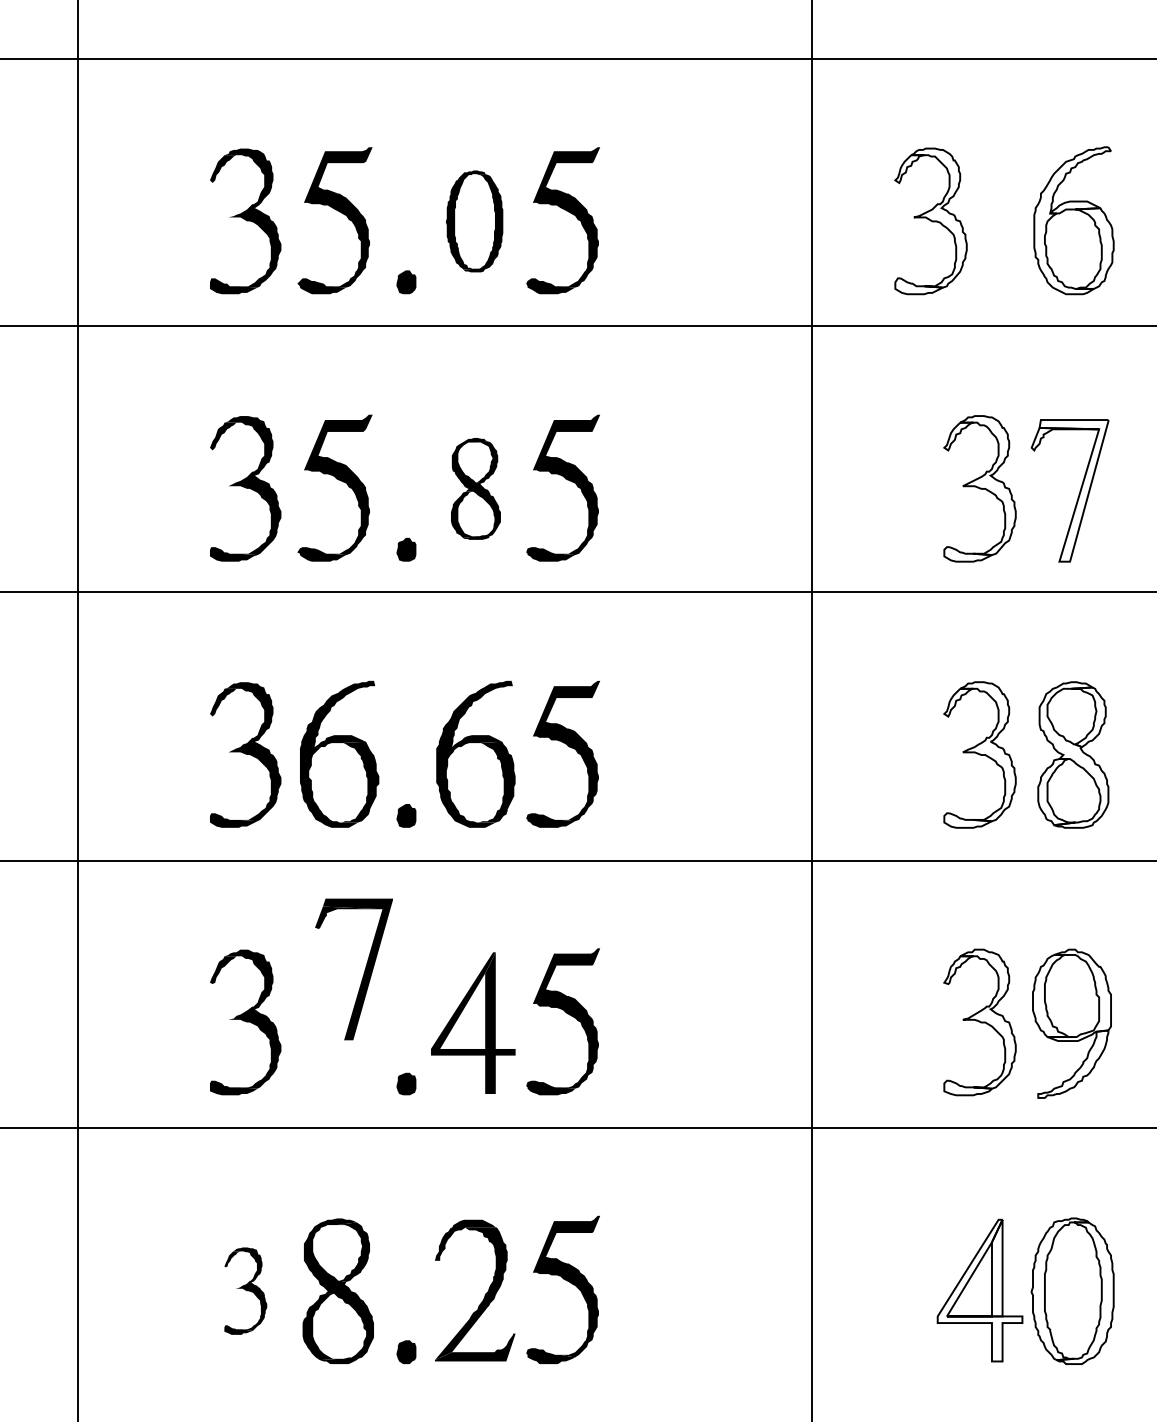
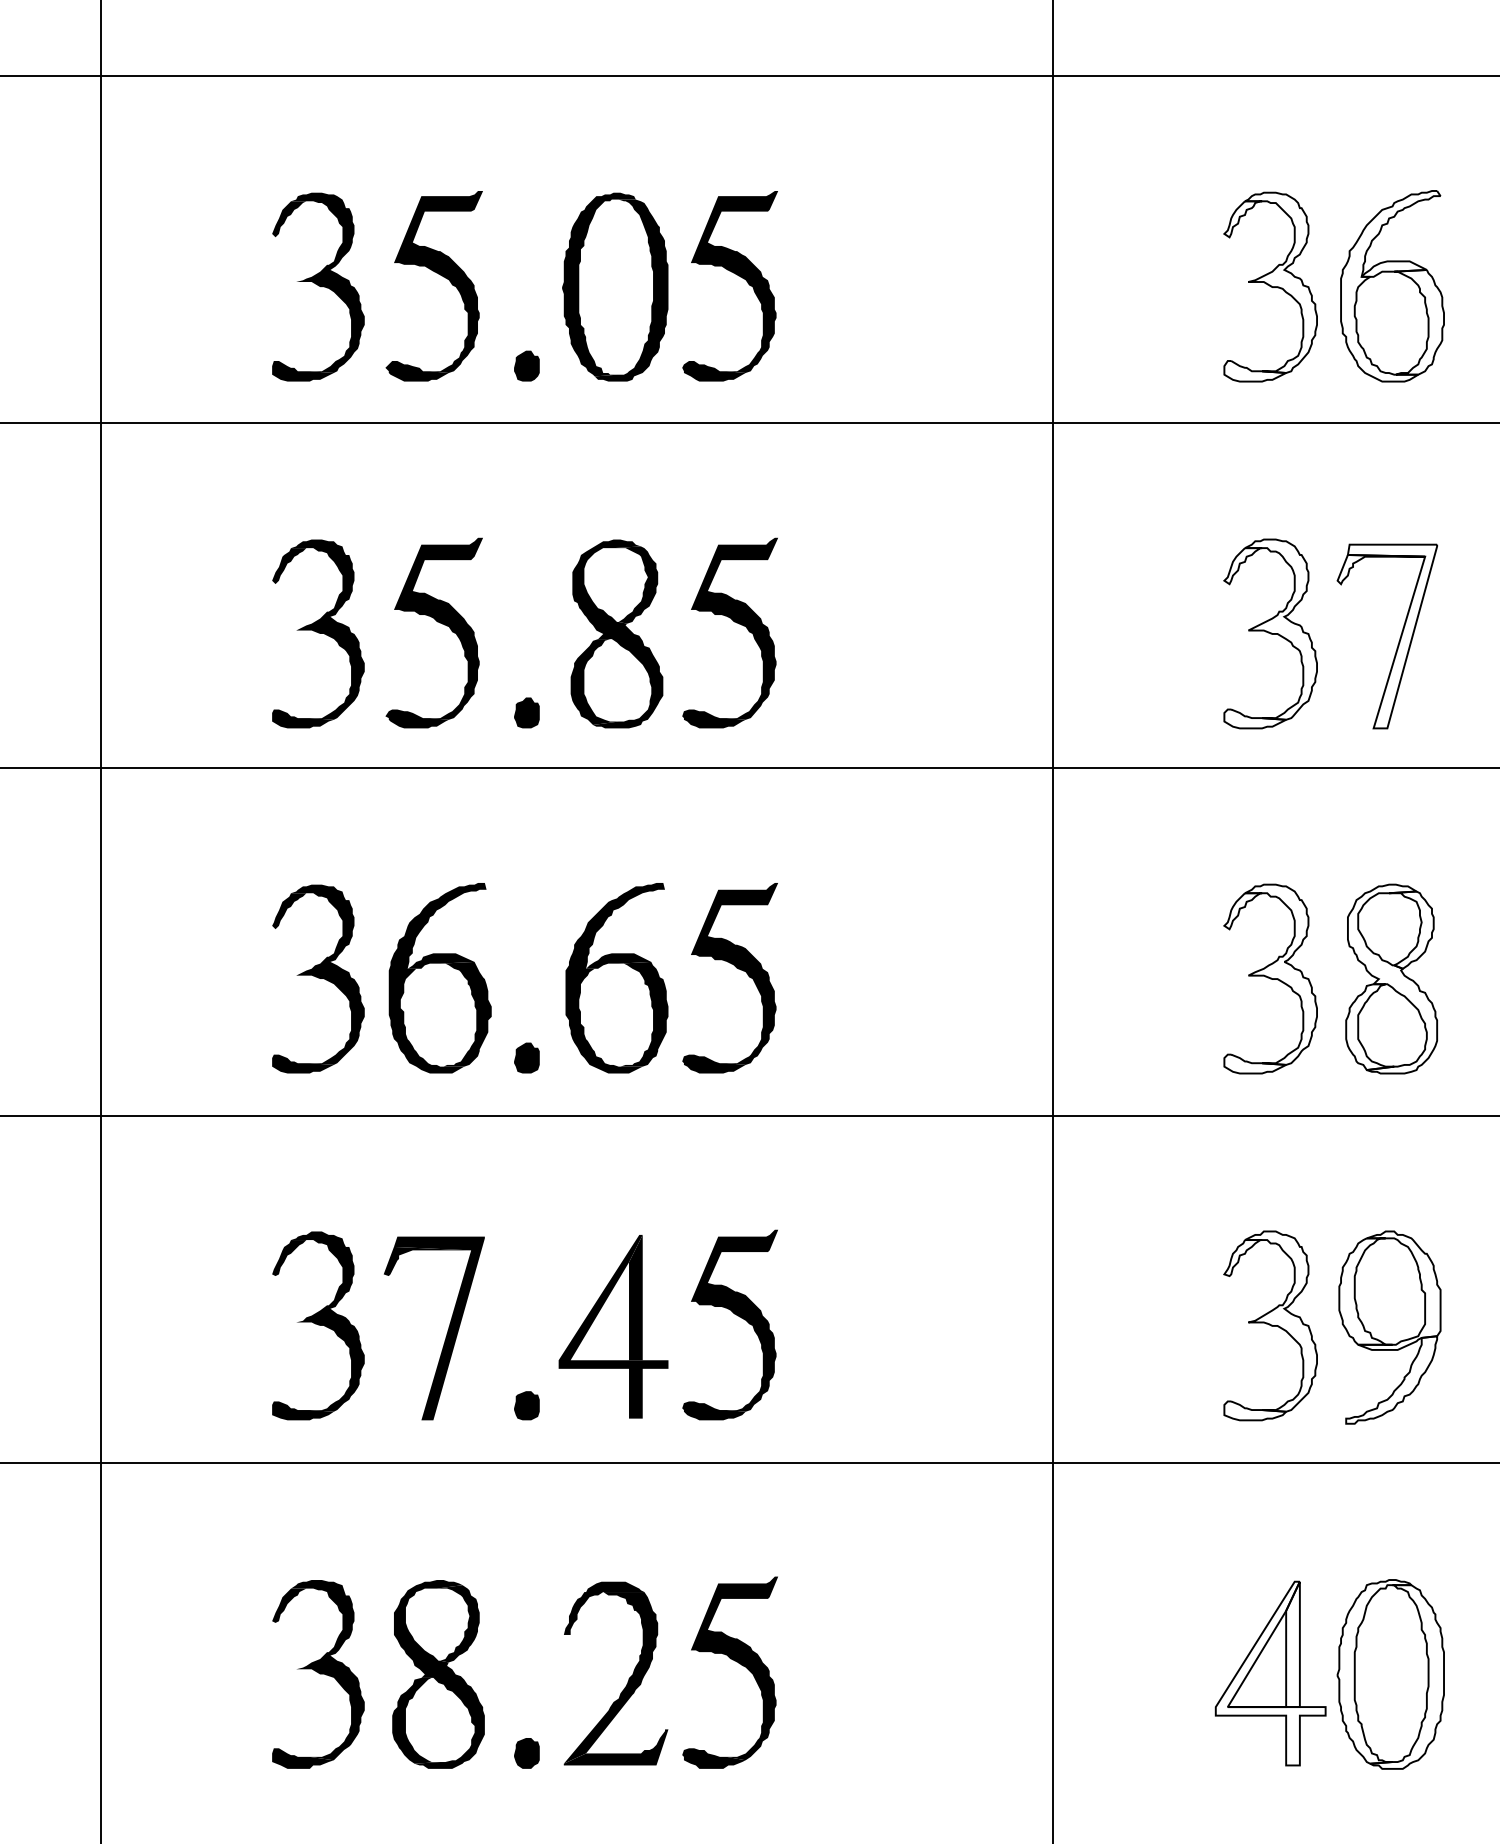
part: (474, 221) -> (615, 287), size x1.43
part: (930, 221) -> (1269, 287), moved
part: (475, 488) -> (616, 633), size x1.43
part: (363, 973) -> (446, 1333), moved
part: (245, 1290) -> (318, 1673), size x1.67

